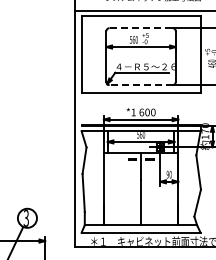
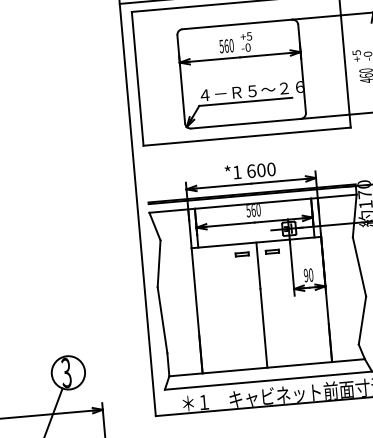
line: (141, 28) -> (238, 25), dashed -> solid
line: (140, 85) -> (245, 124), dashed -> solid

